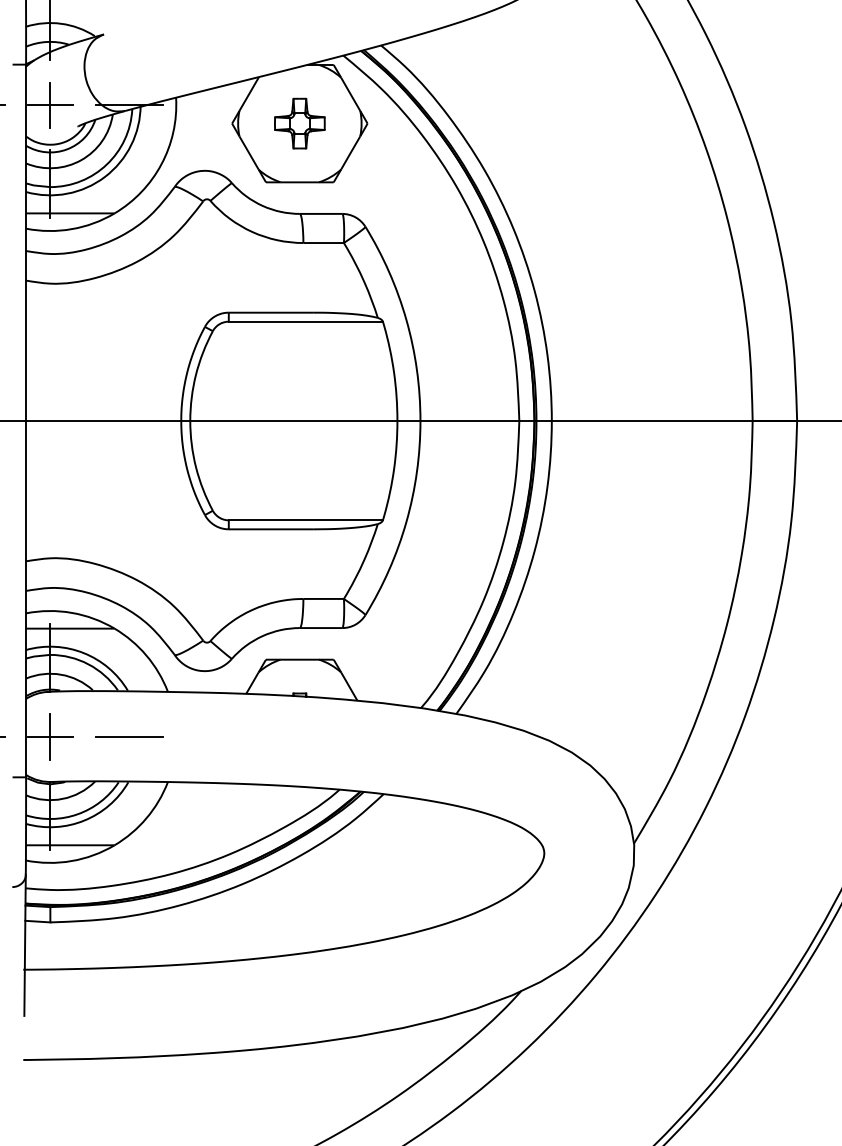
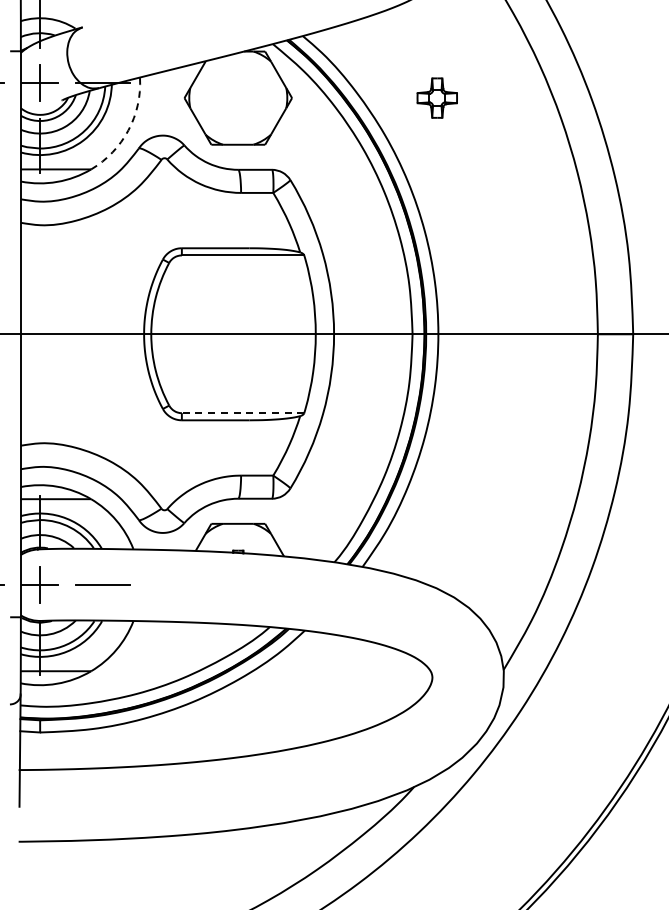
part: (298, 122) -> (436, 97), moved
arc: (161, 164) -> (128, 130), solid -> dashed
line: (305, 520) -> (242, 413), solid -> dashed

